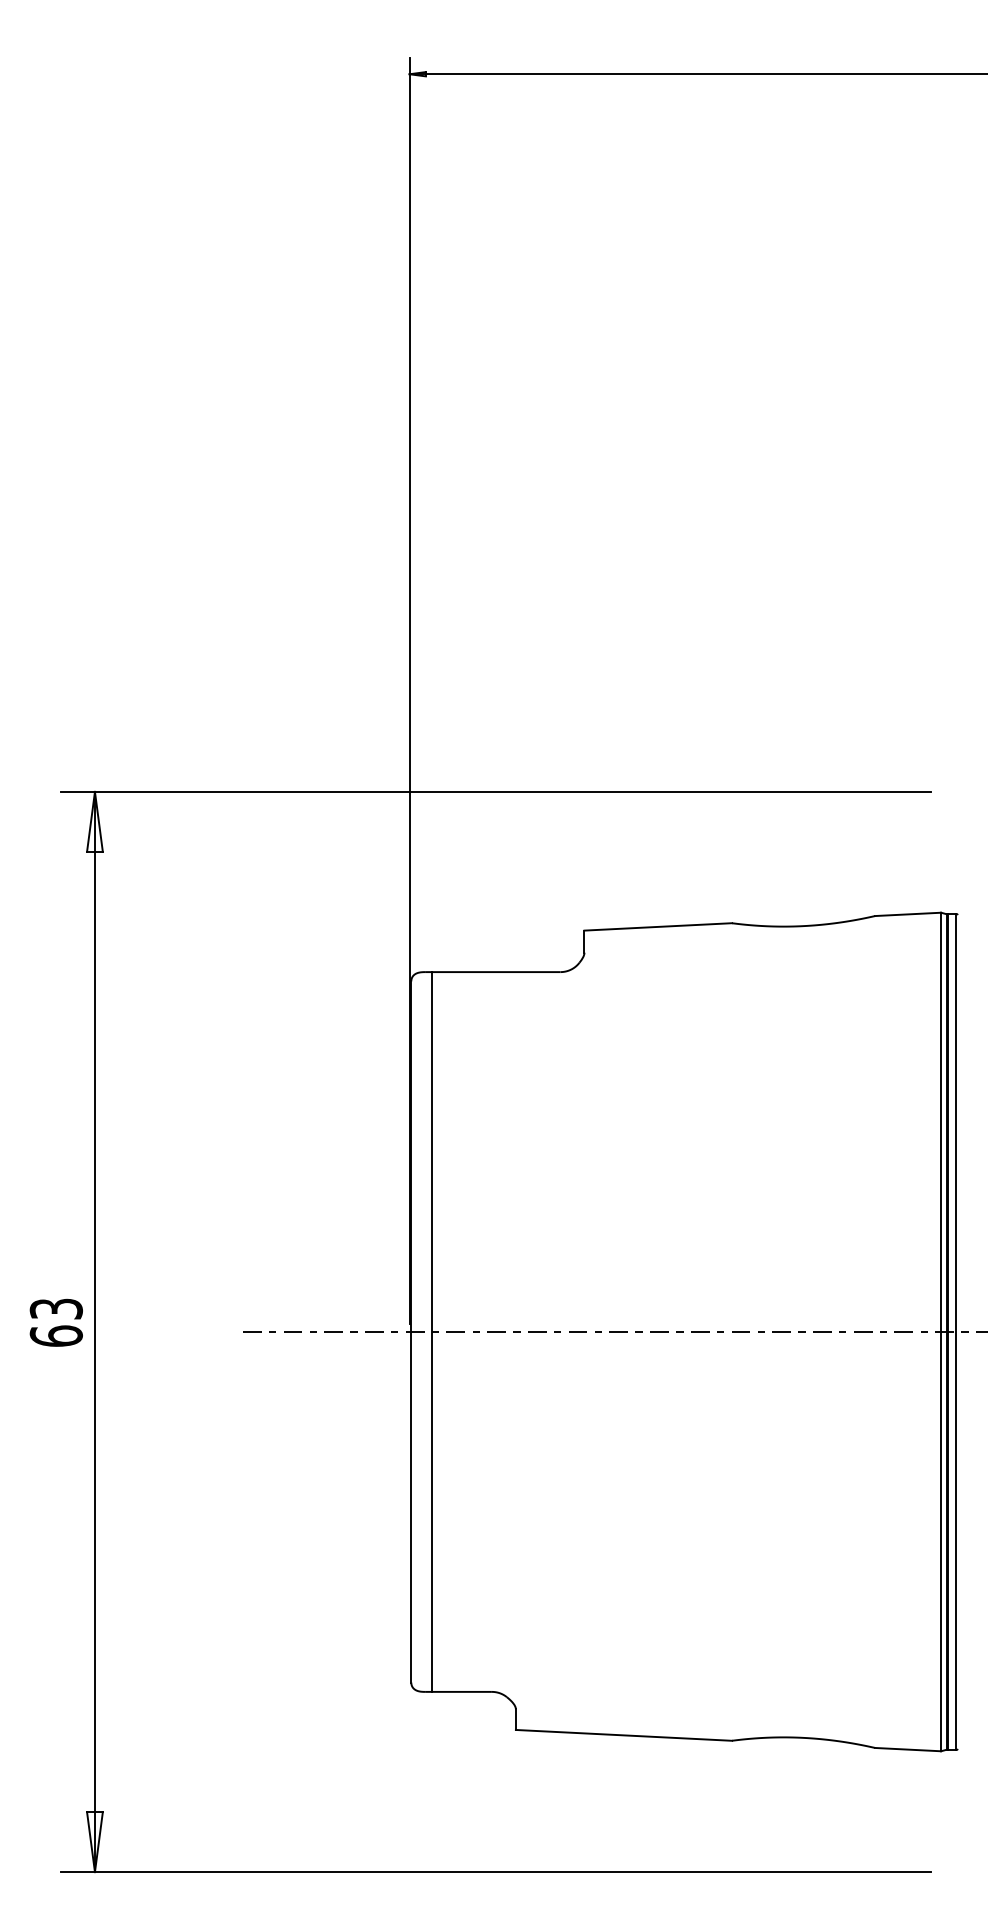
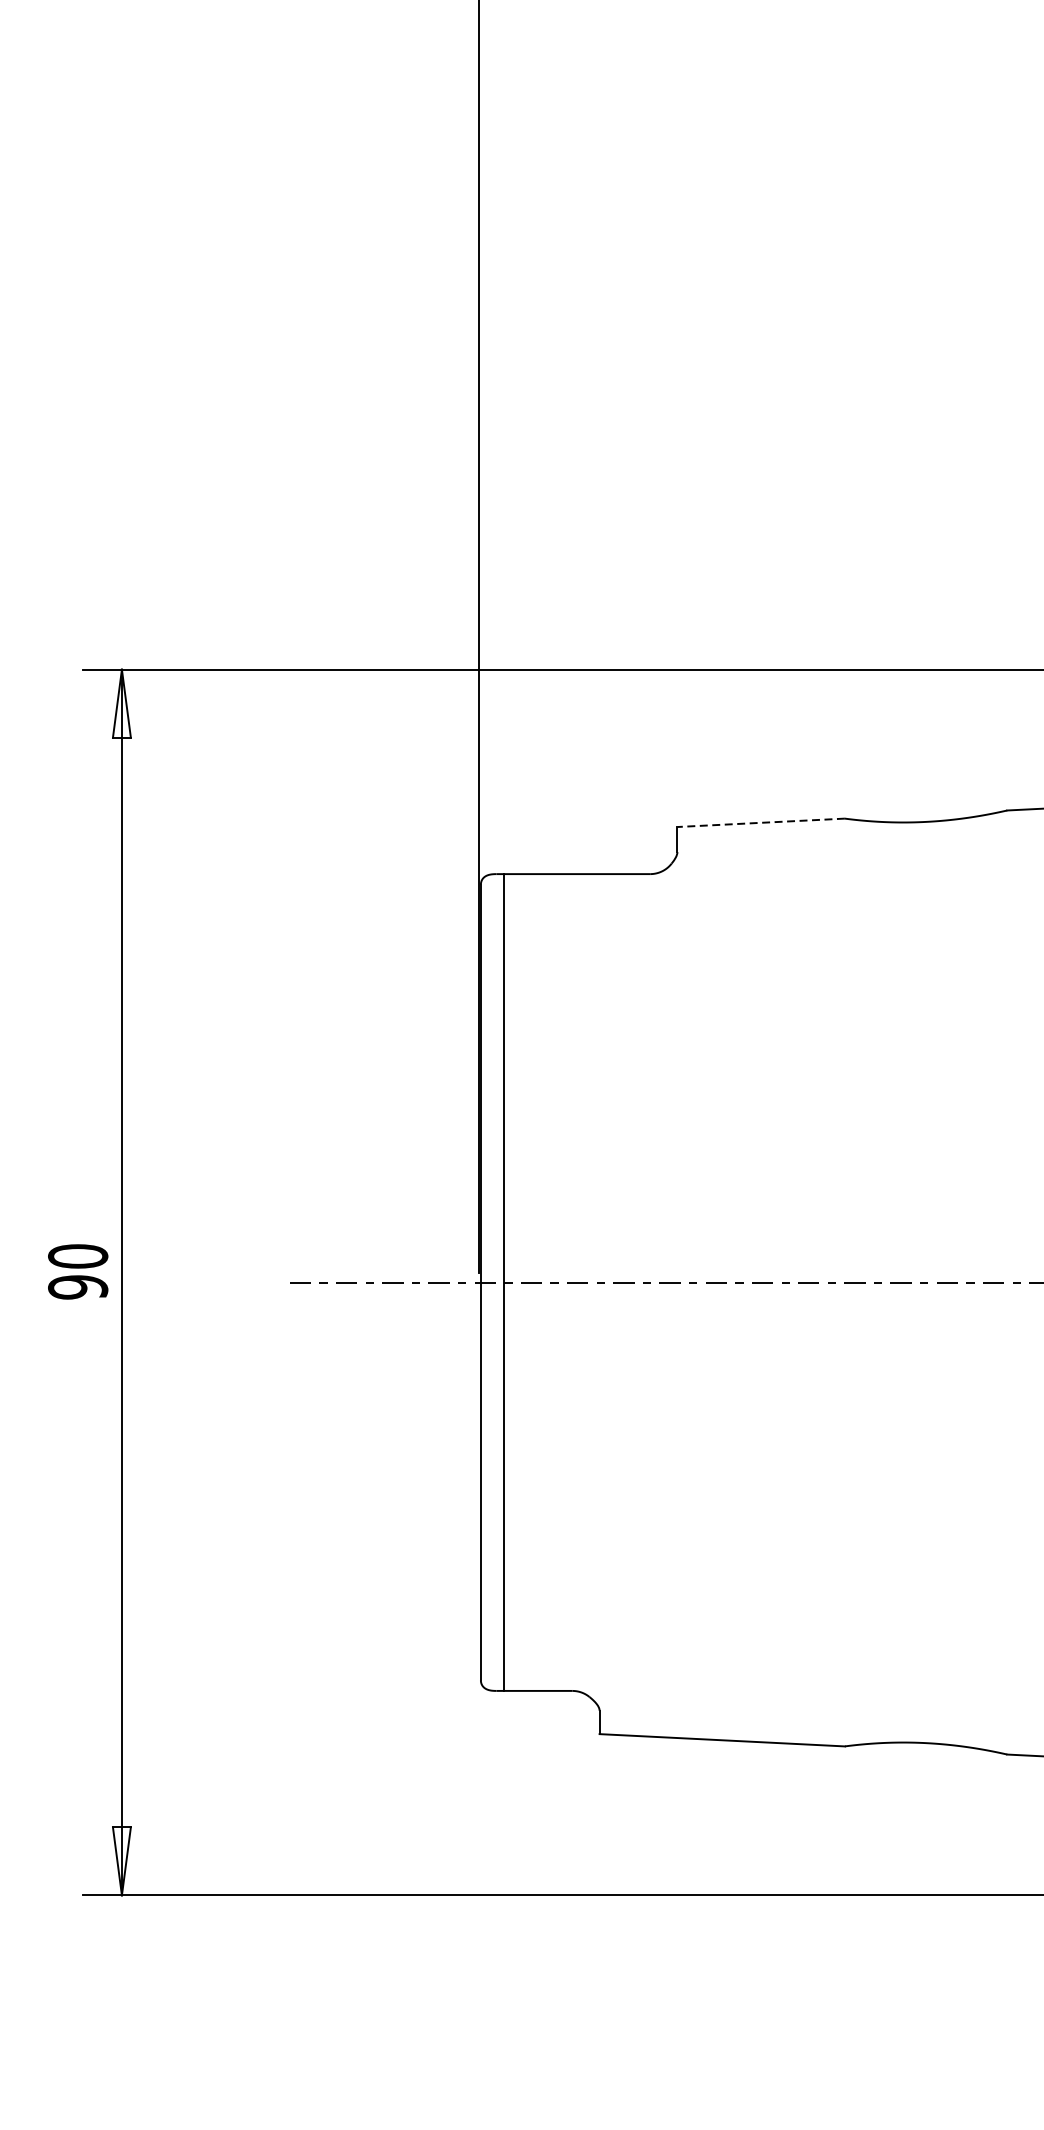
line: (658, 926) -> (761, 822), solid -> dashed
text: (55, 1322) -> (77, 1271), 63 -> 90

